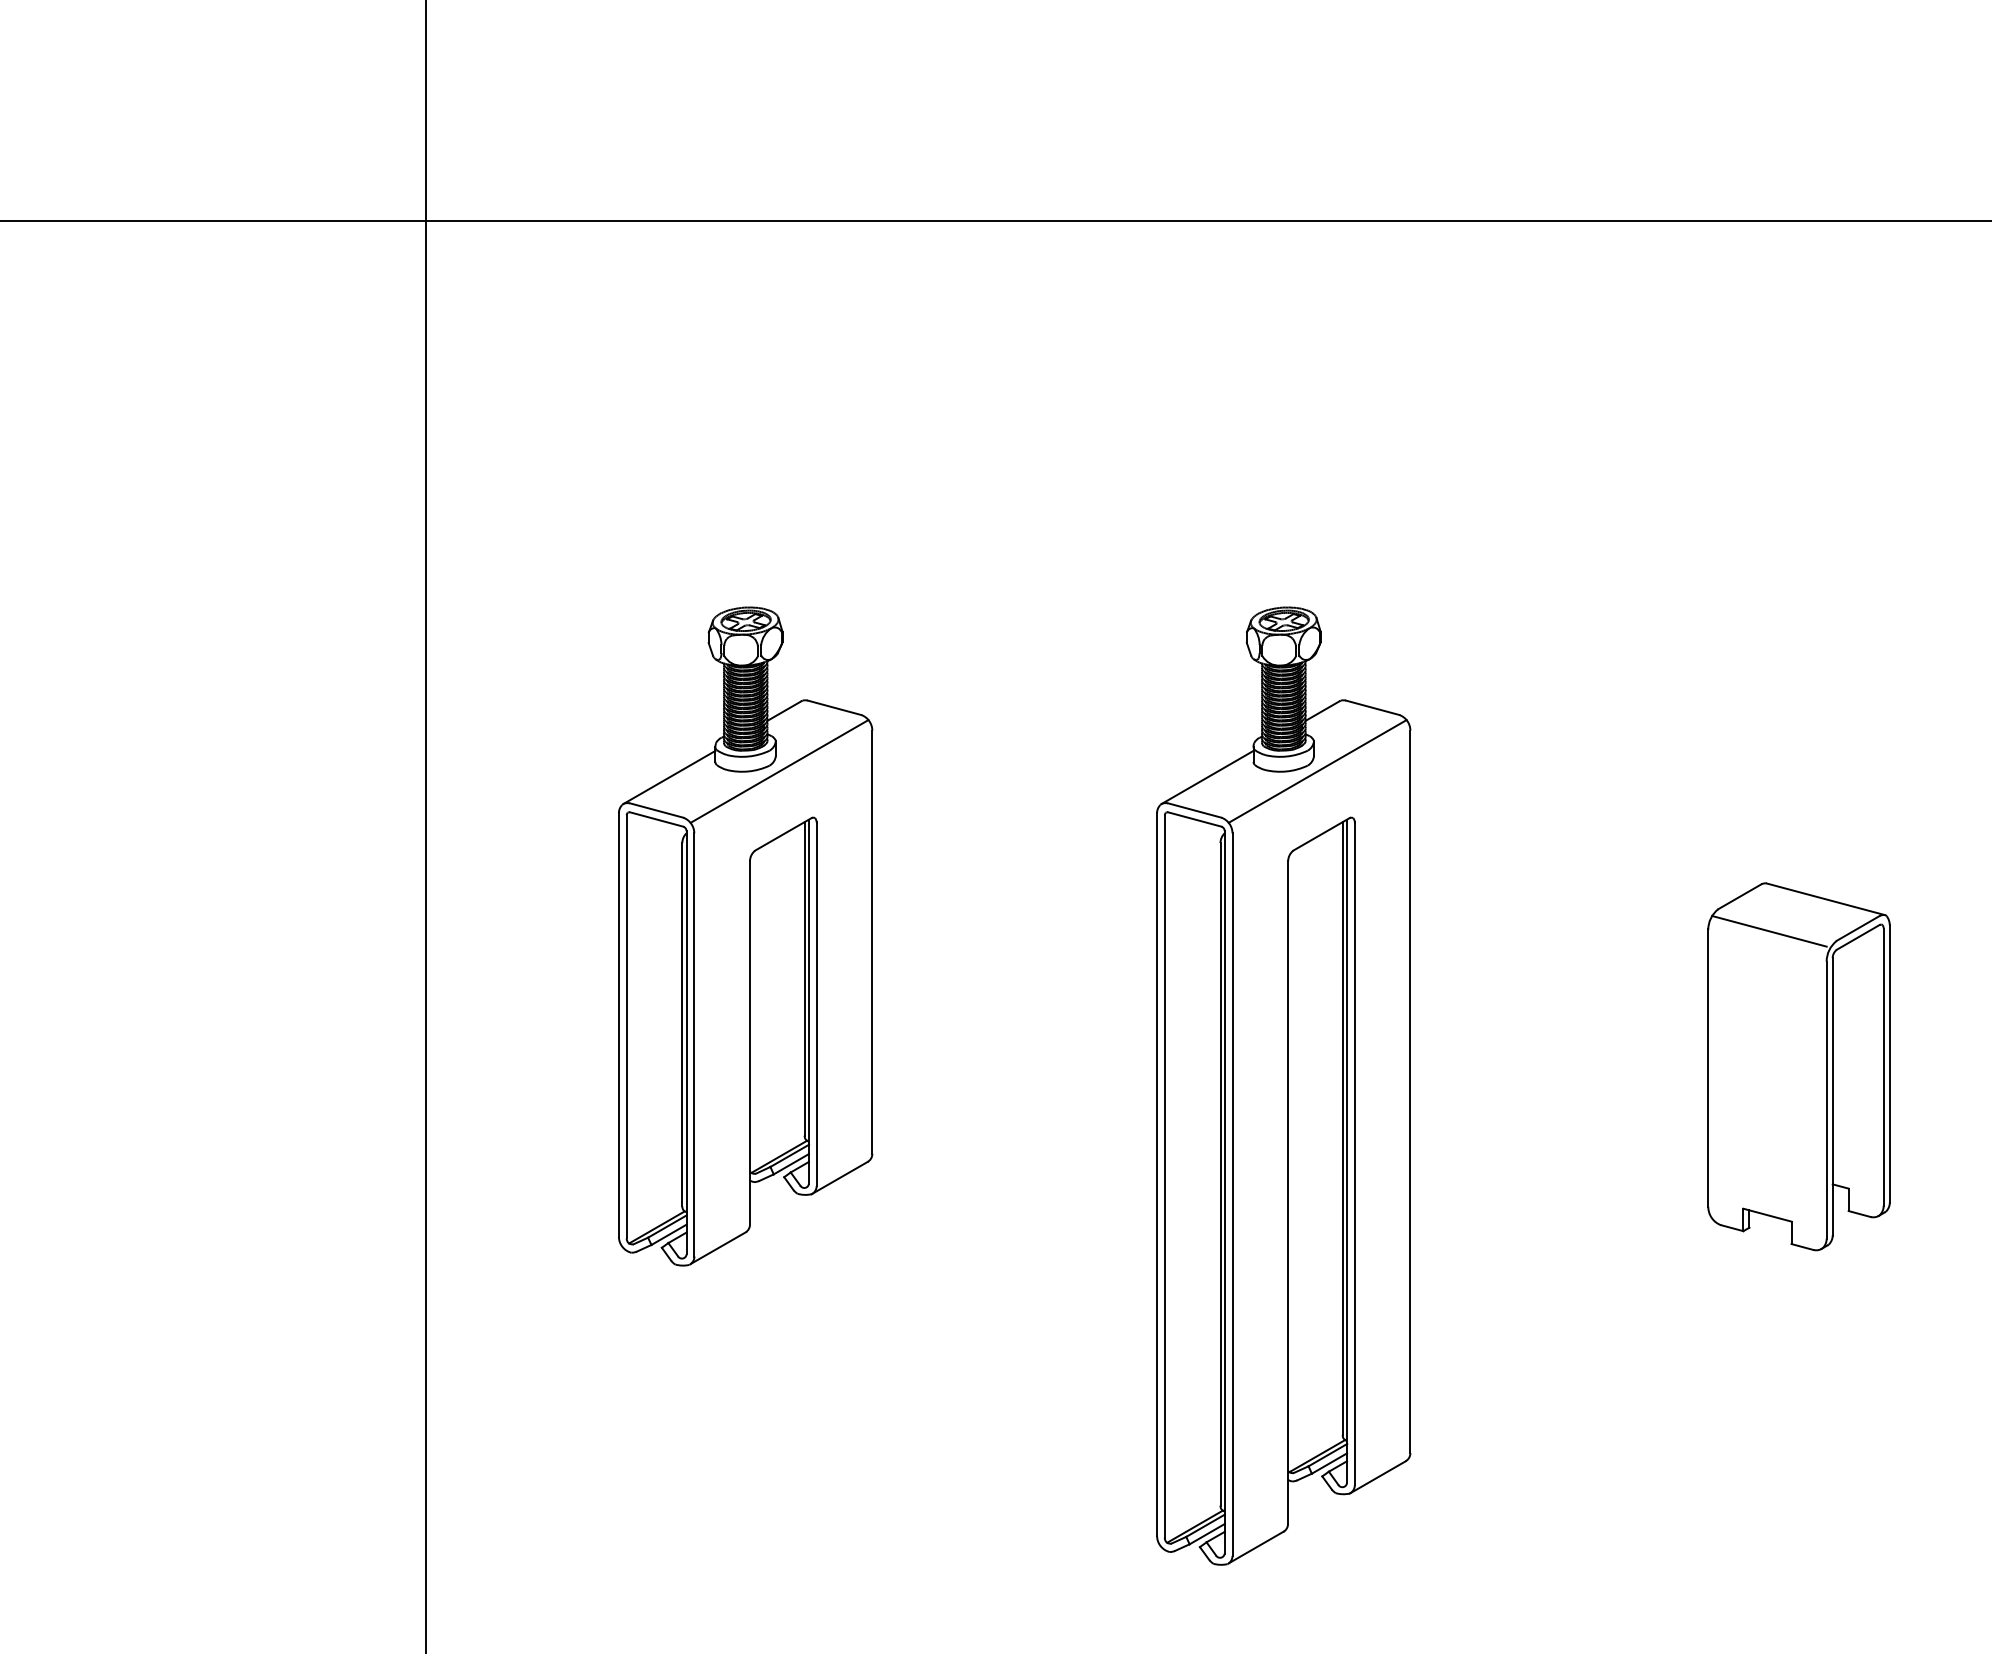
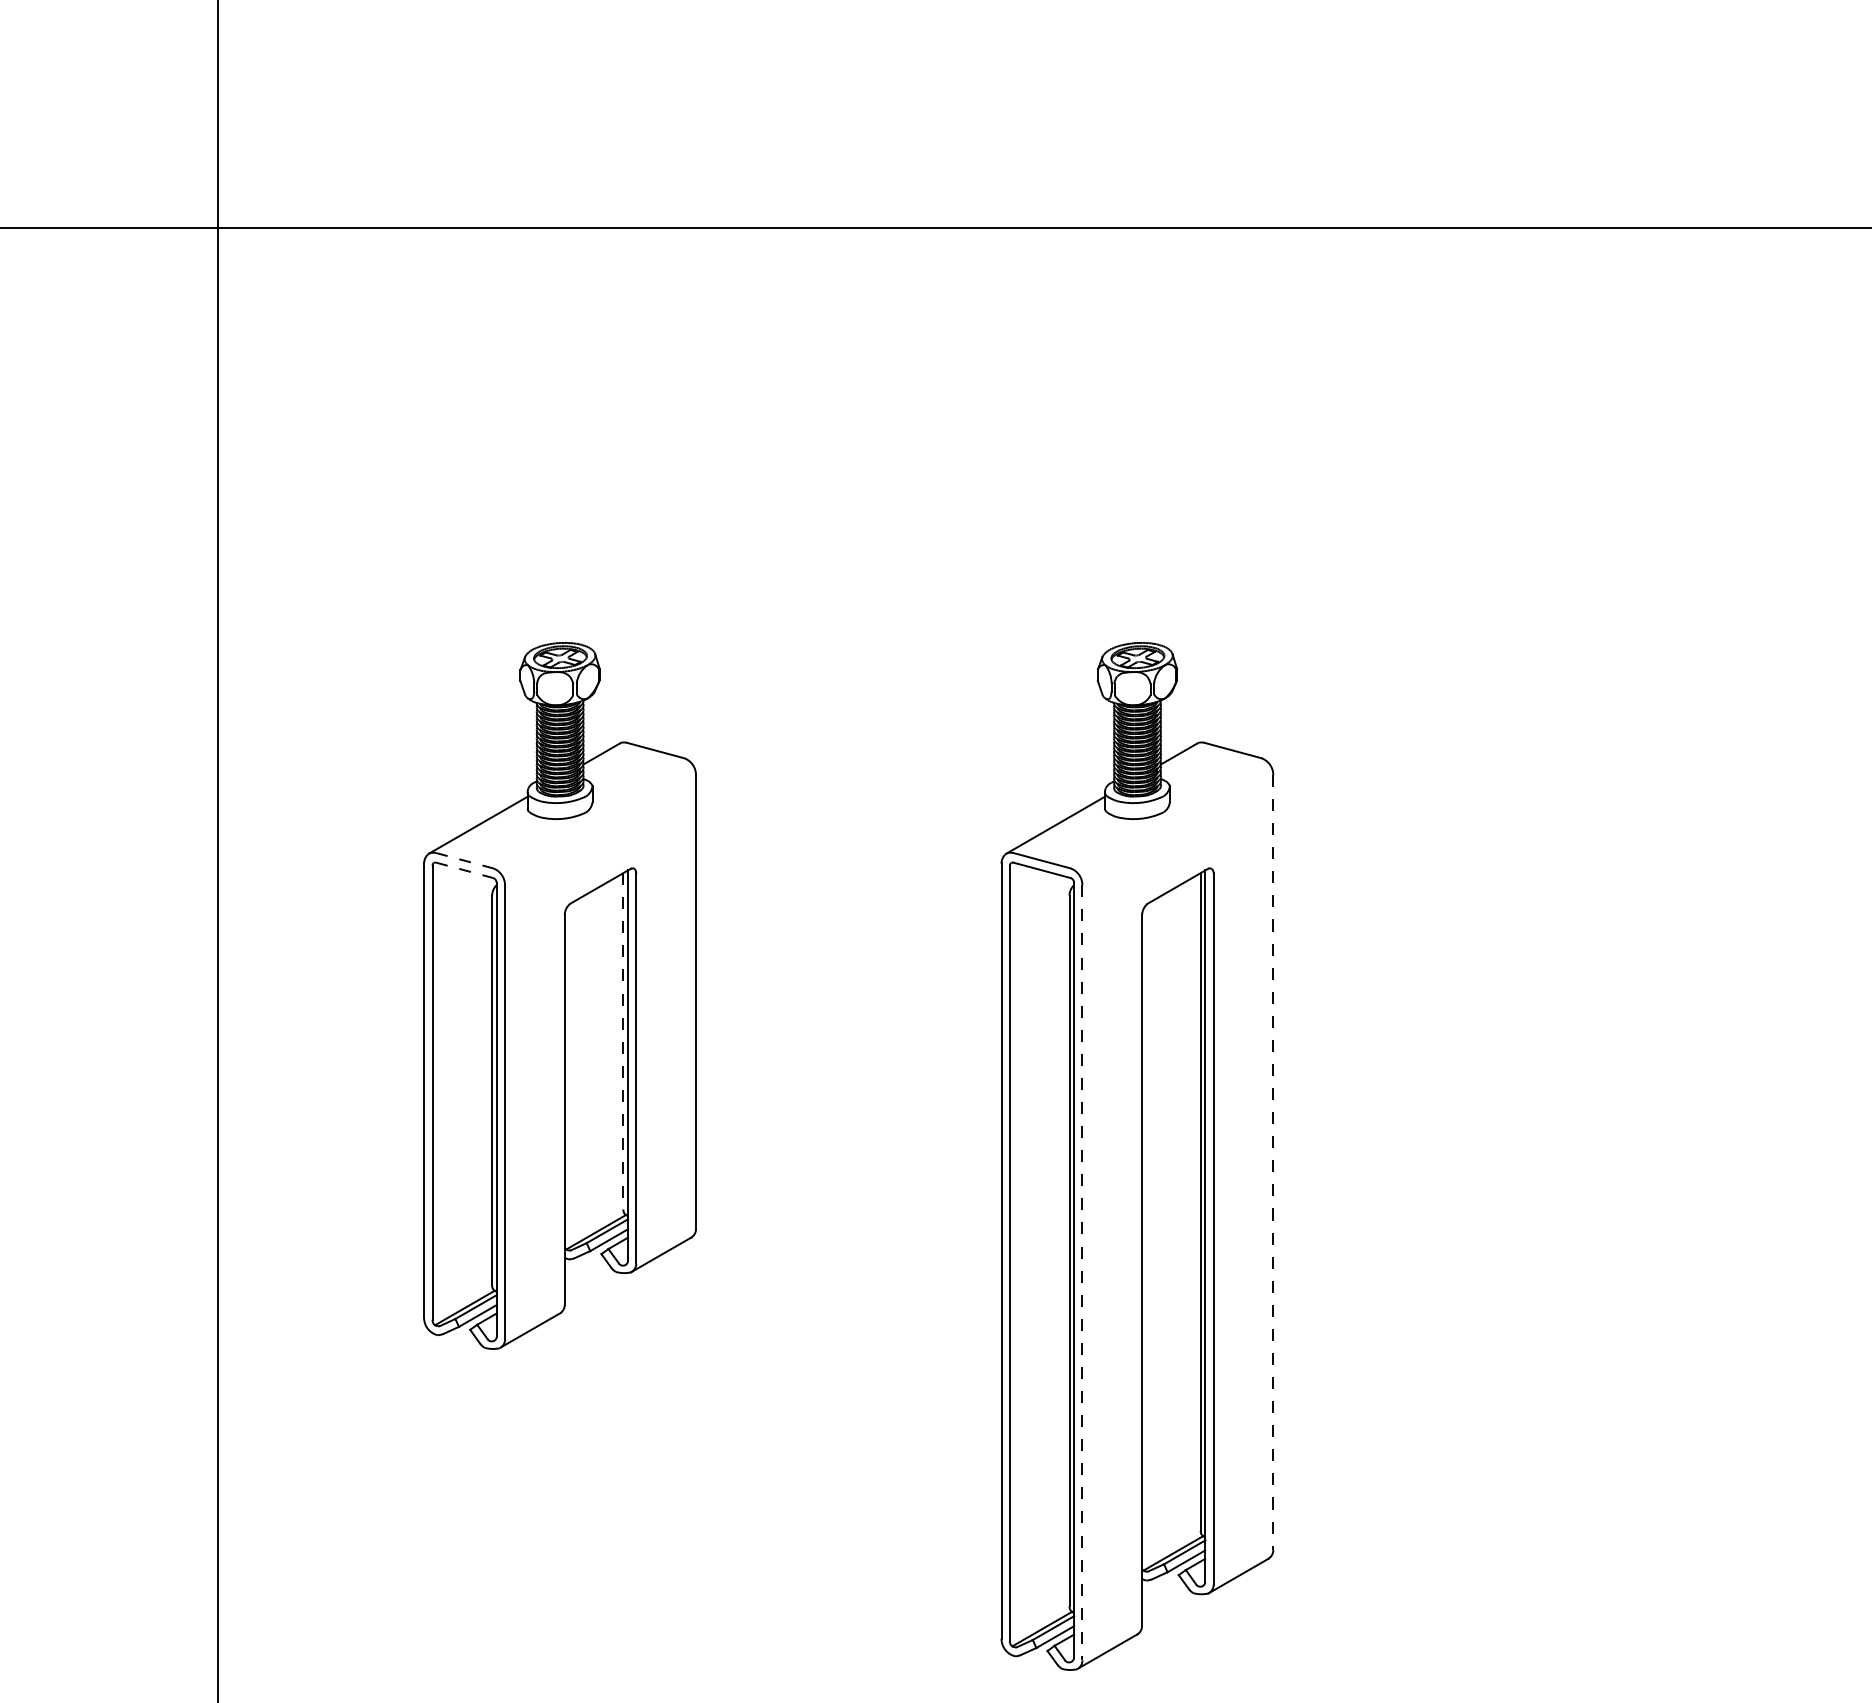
line: (779, 771) -> (596, 818), removed
line: (1317, 771) -> (1173, 818), removed
line: (656, 810) -> (464, 860), solid -> dashed
line: (656, 819) -> (464, 870), solid -> dashed
line: (804, 978) -> (623, 1040), solid -> dashed
part: (1798, 1066) -> (1689, 1135), removed
line: (1410, 1092) -> (1273, 1163), solid -> dashed
line: (1232, 1195) -> (1082, 1273), solid -> dashed

